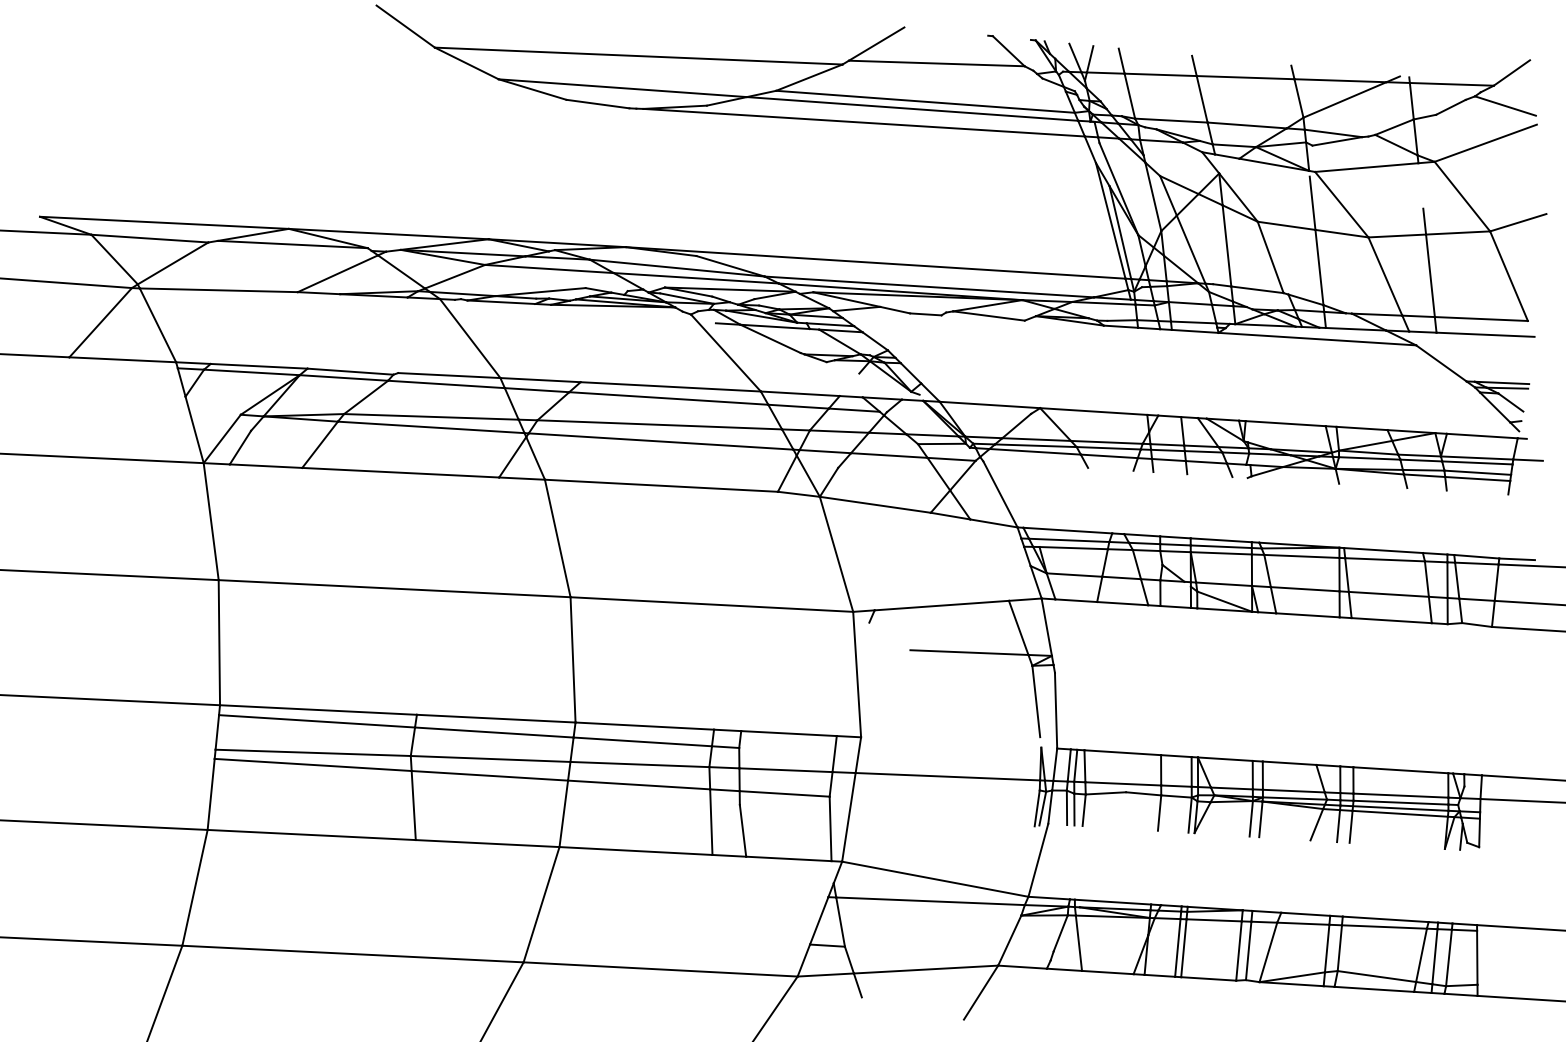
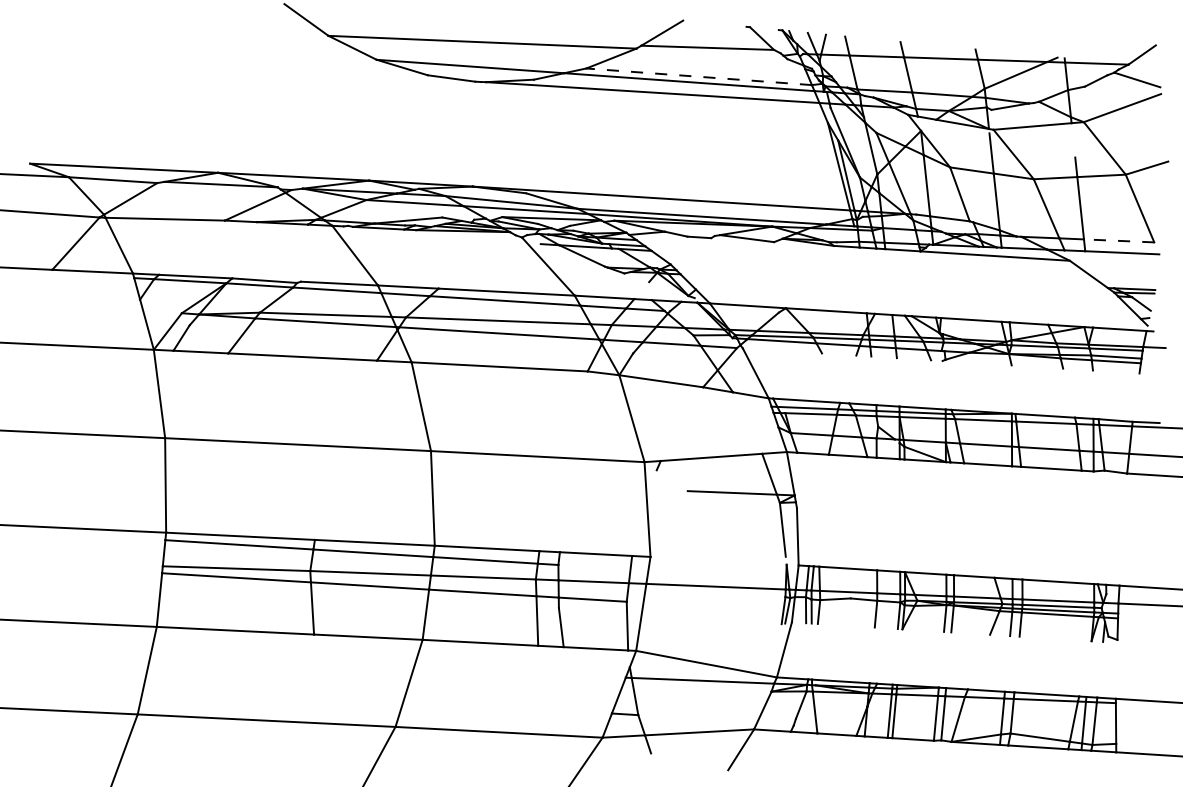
line: (924, 101) -> (698, 76), solid -> dashed
line: (1480, 318) -> (1118, 240), solid -> dashed

